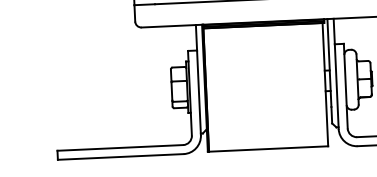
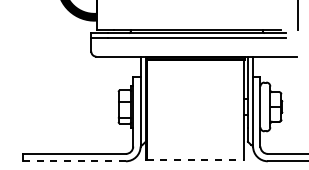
line: (268, 149) -> (195, 160), solid -> dashed
line: (120, 157) -> (74, 161), solid -> dashed

